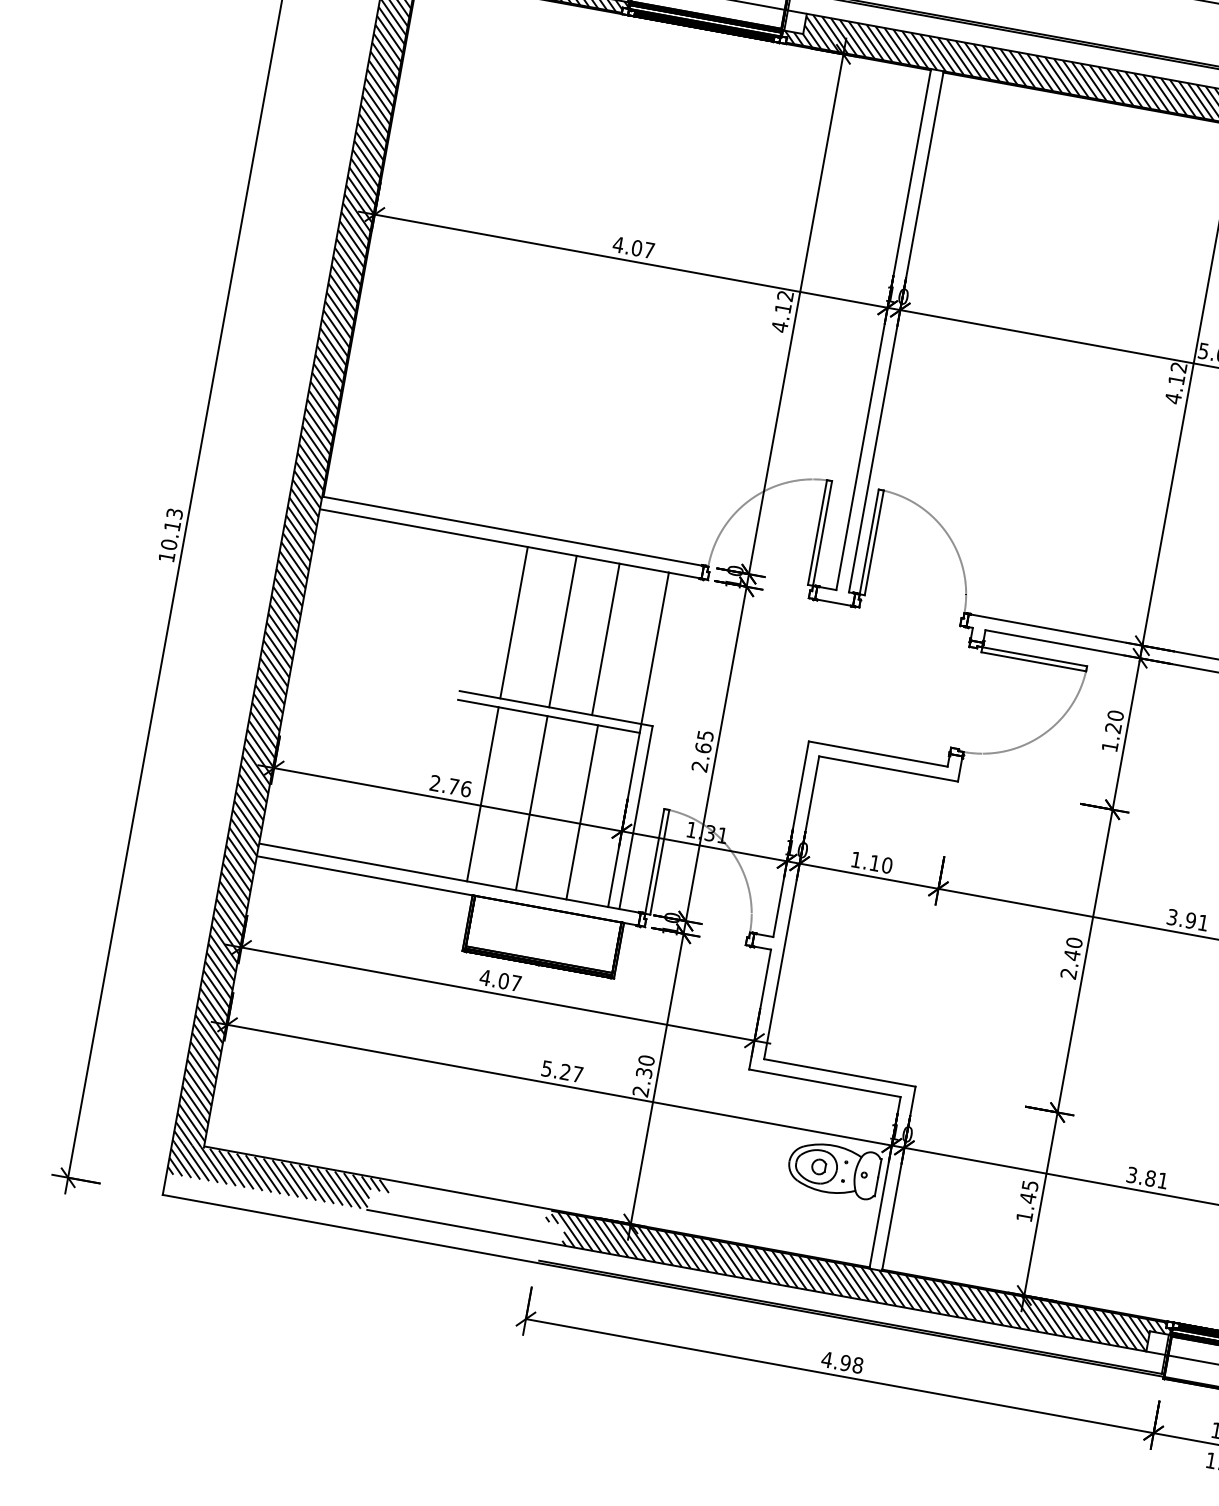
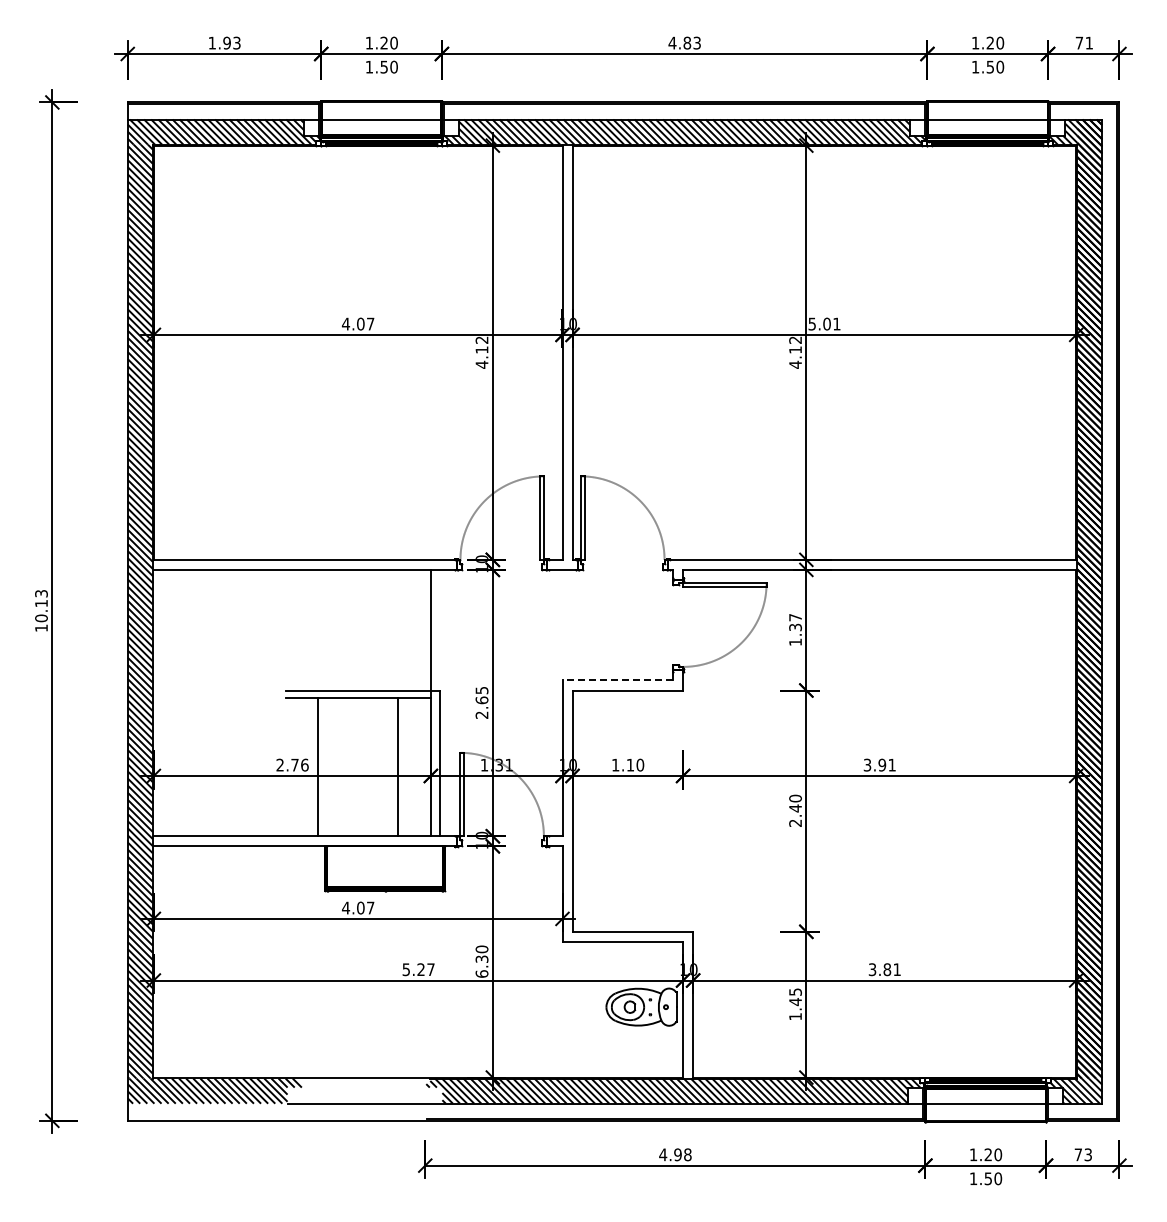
line: (514, 621) -> (318, 629), removed
line: (563, 630) -> (357, 629), removed
line: (605, 638) -> (391, 629), removed
text: (1114, 721) -> (795, 622), 1.20 -> 1.37
line: (877, 754) -> (617, 680), solid -> dashed
line: (531, 802) -> (357, 766), removed
text: (640, 1090) -> (481, 973), 2.30 -> 6.30

